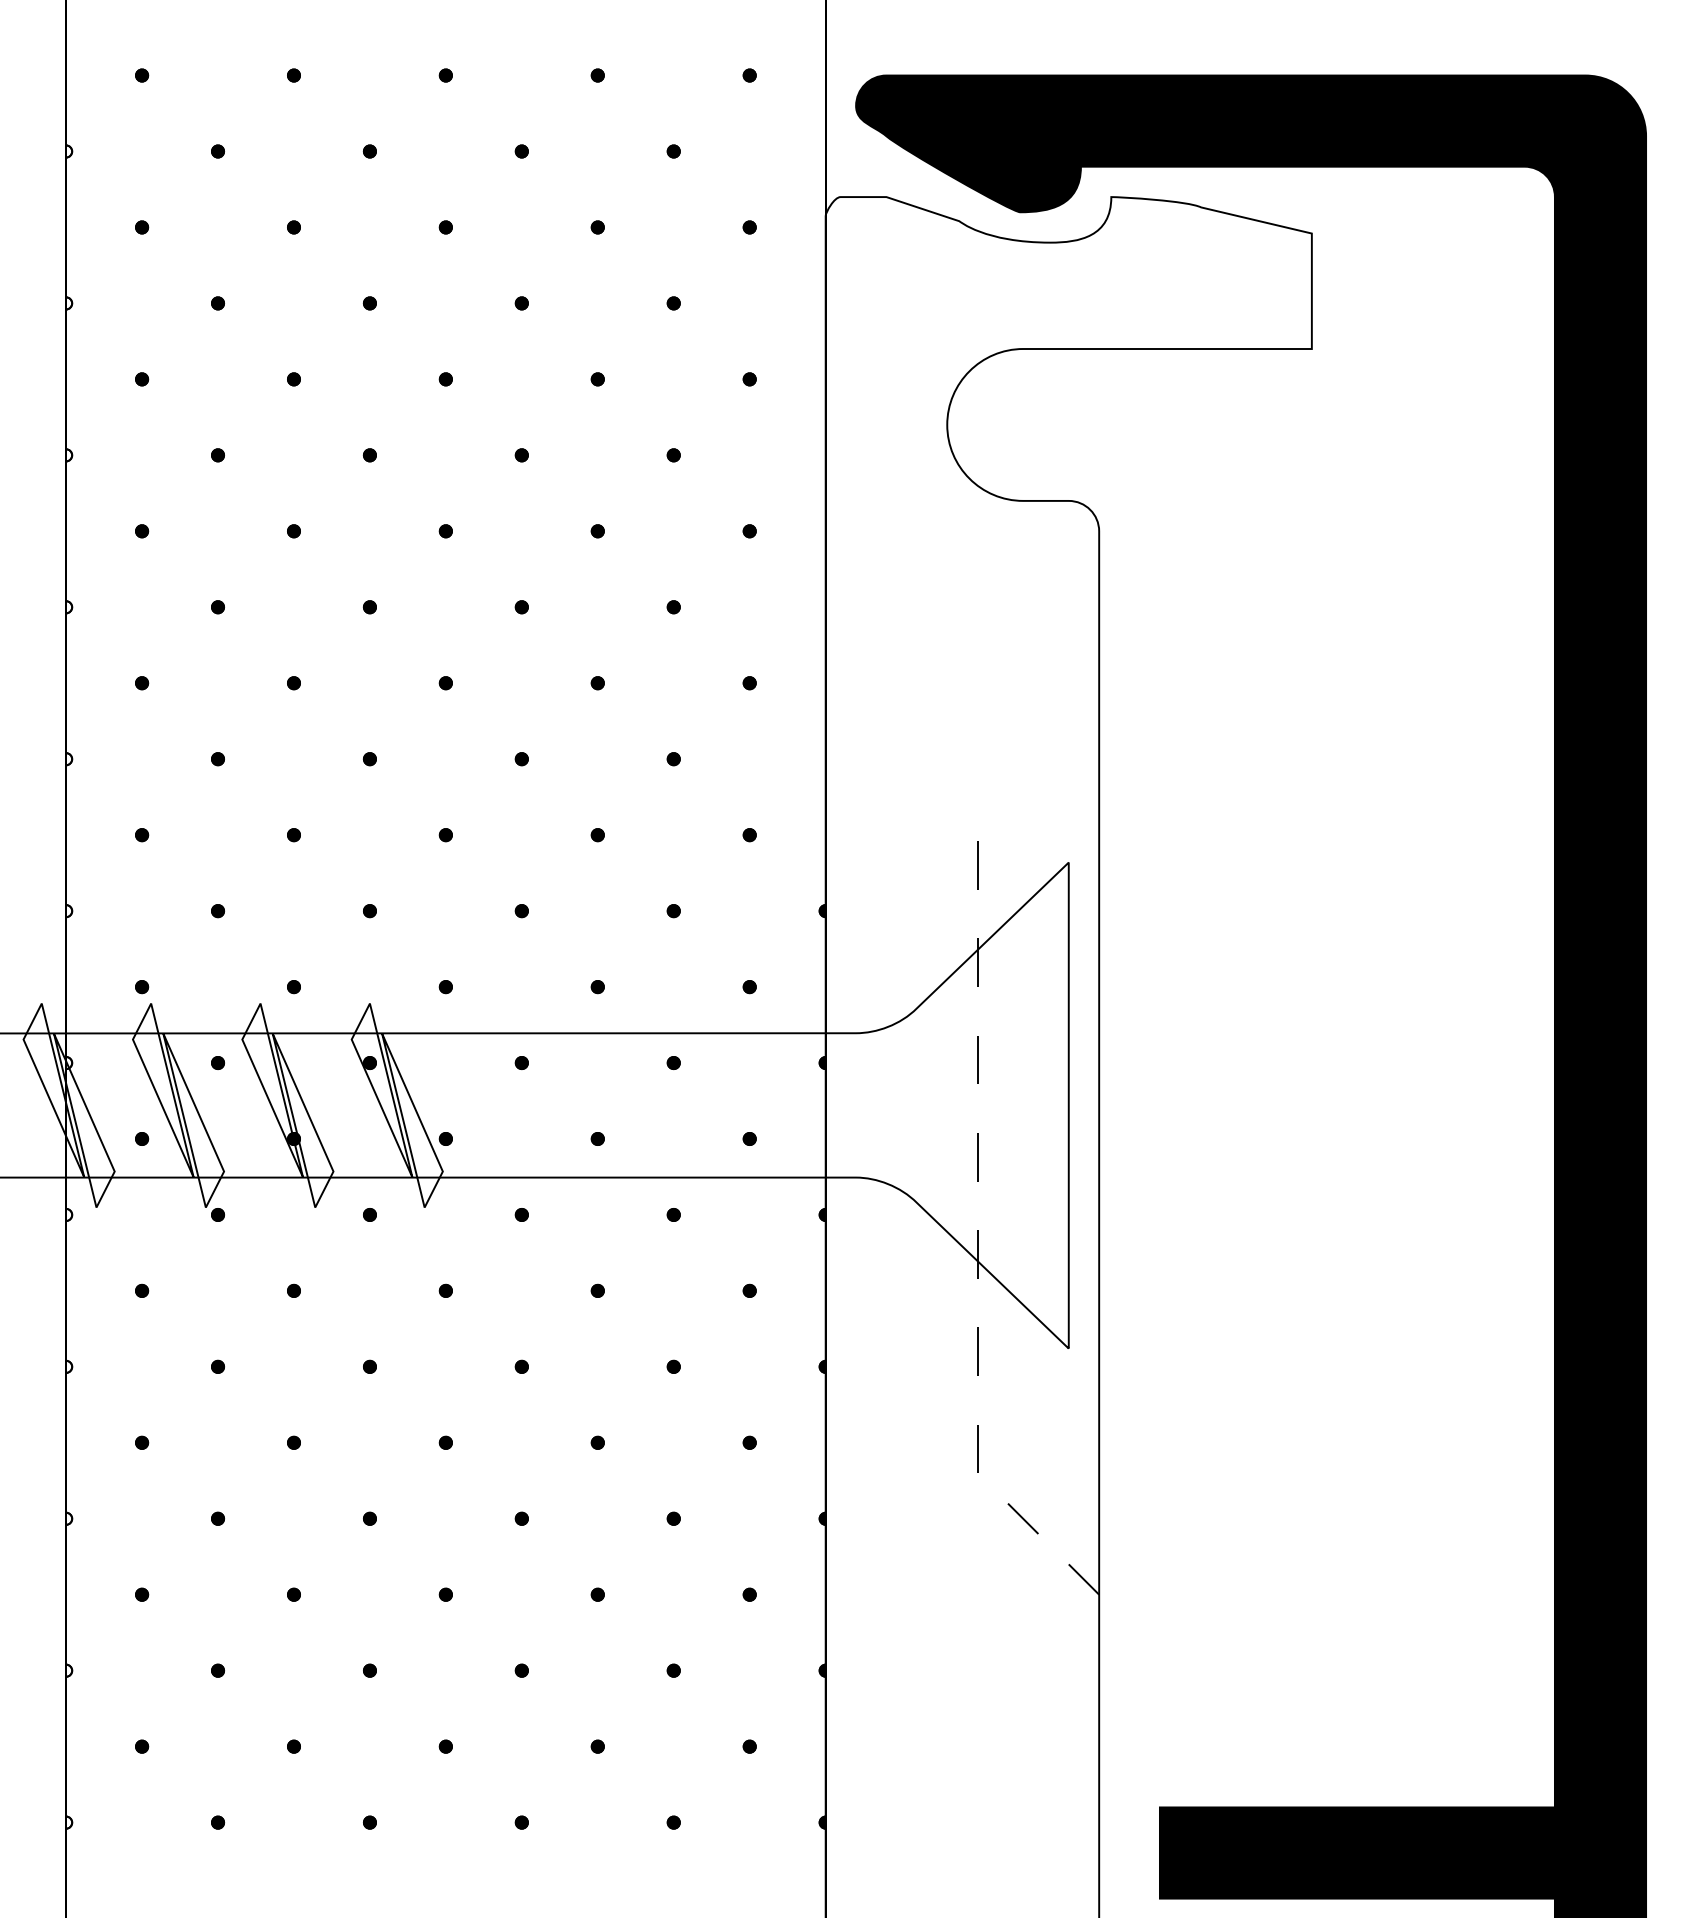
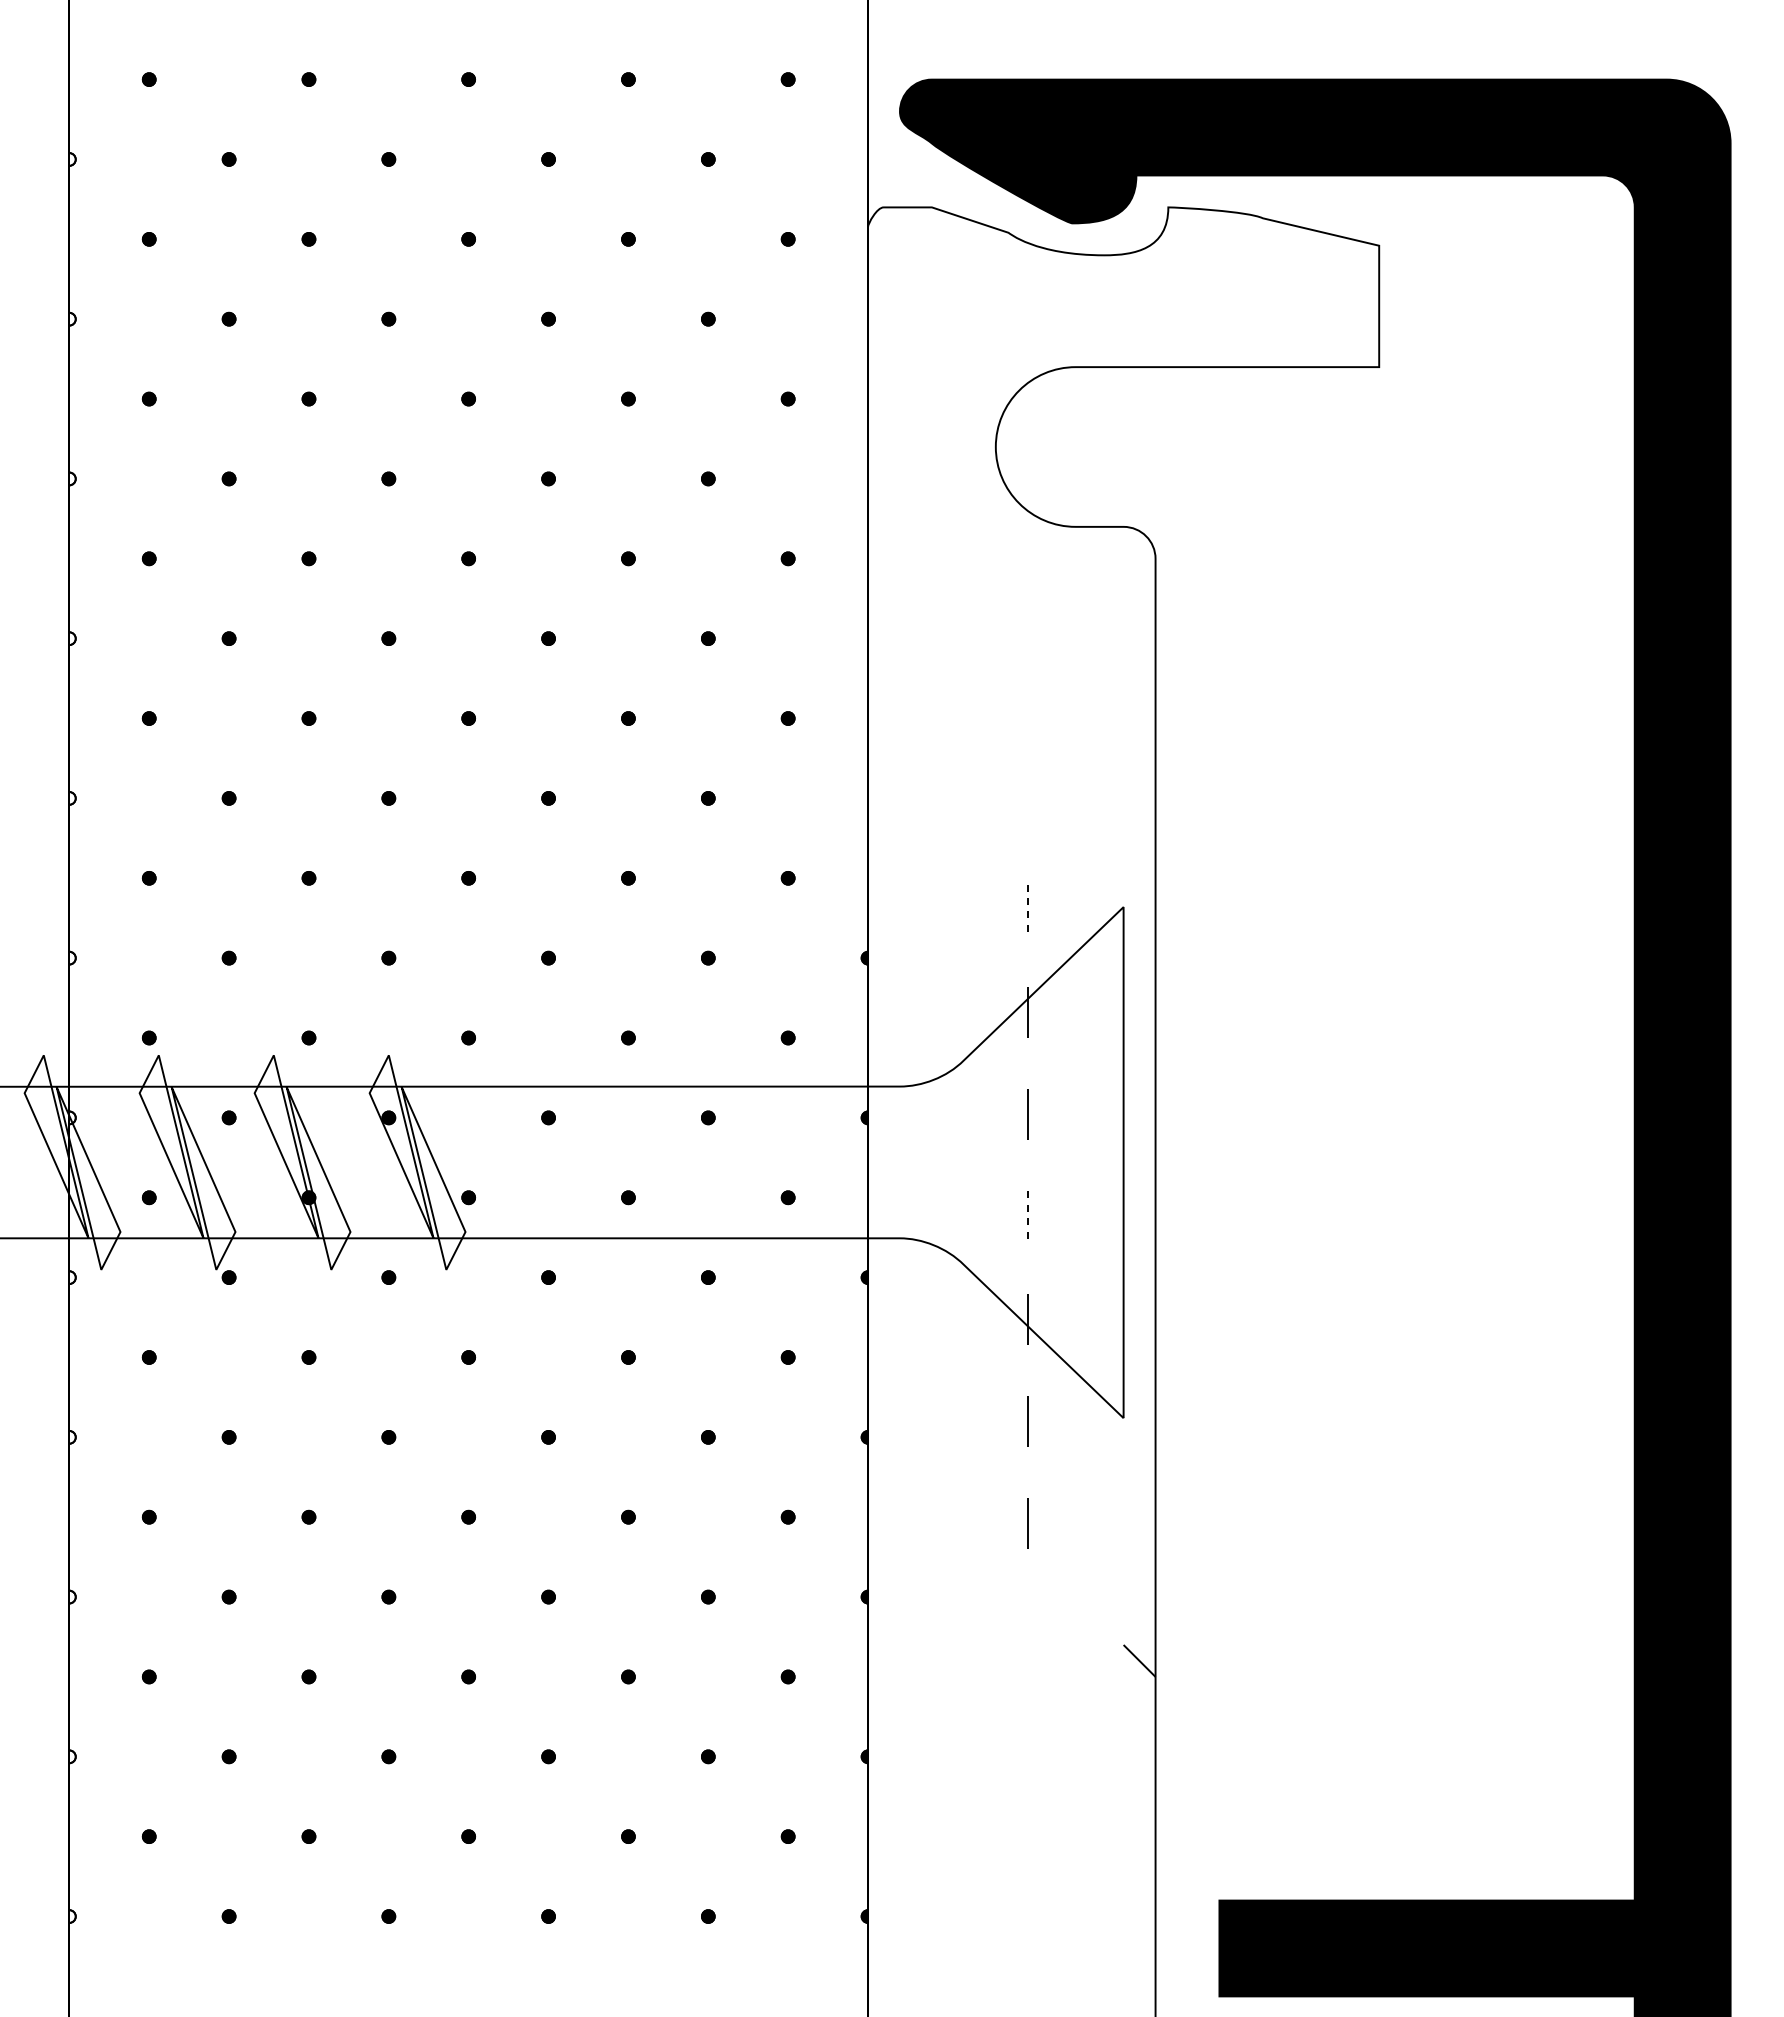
line: (977, 865) -> (1027, 910), solid -> dashed
line: (977, 1156) -> (1027, 1216), solid -> dashed
line: (1023, 1518) -> (1075, 1596), removed

